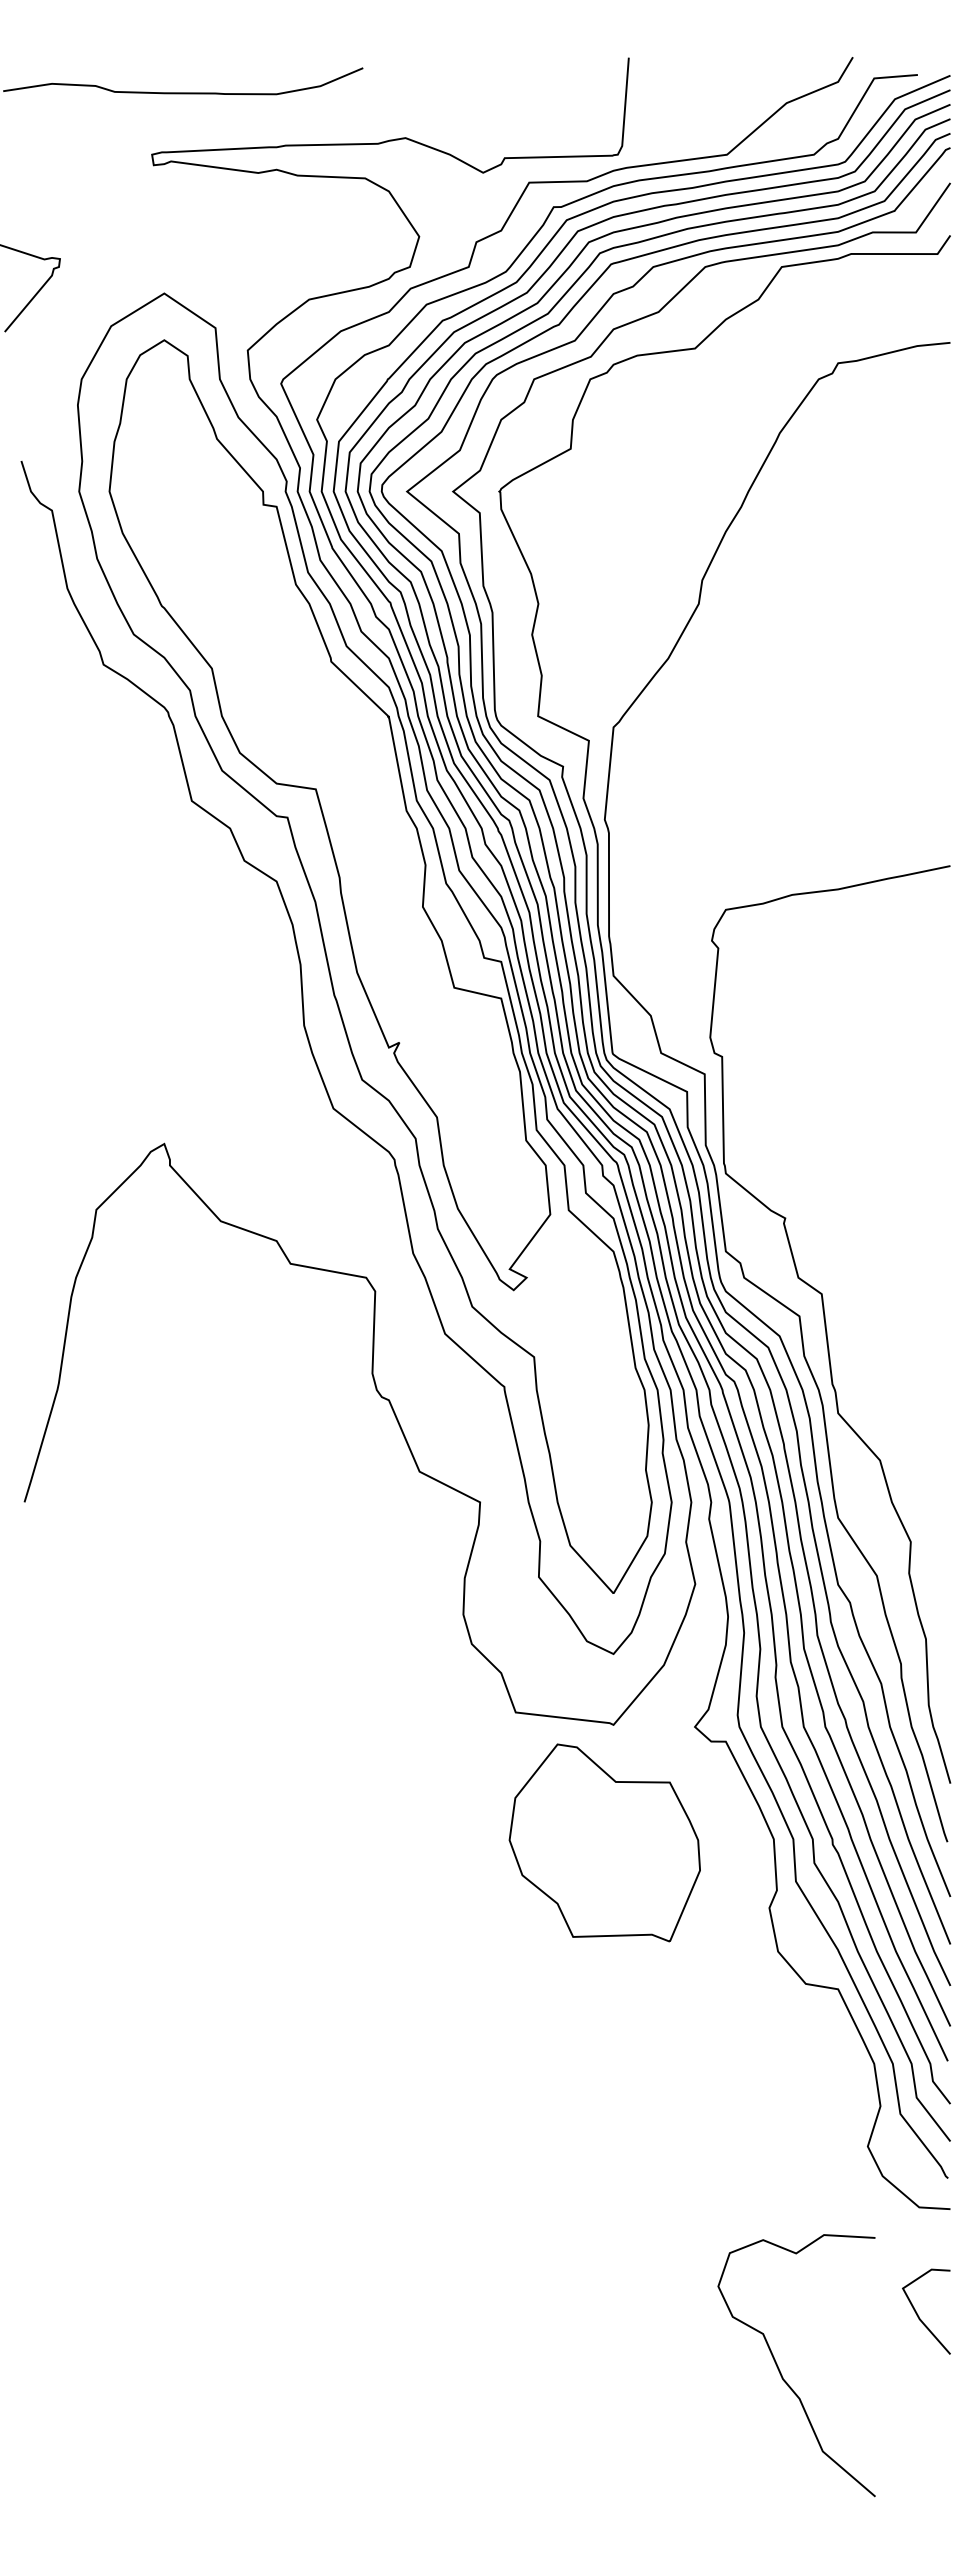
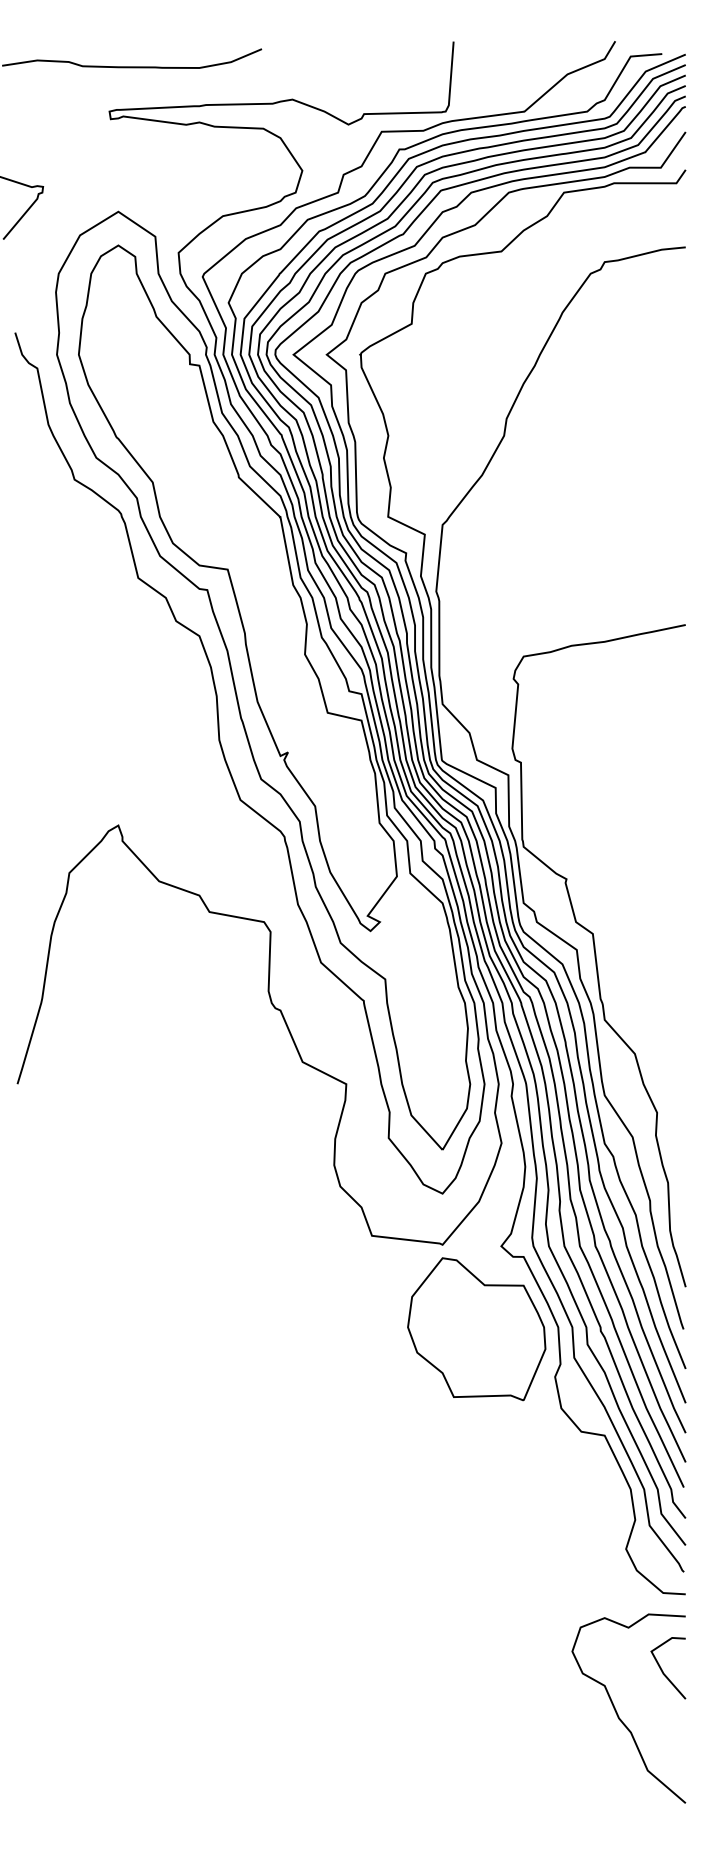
part: (604, 1842) -> (476, 1328), moved
curve: (781, 2372) -> (617, 1713), moved

